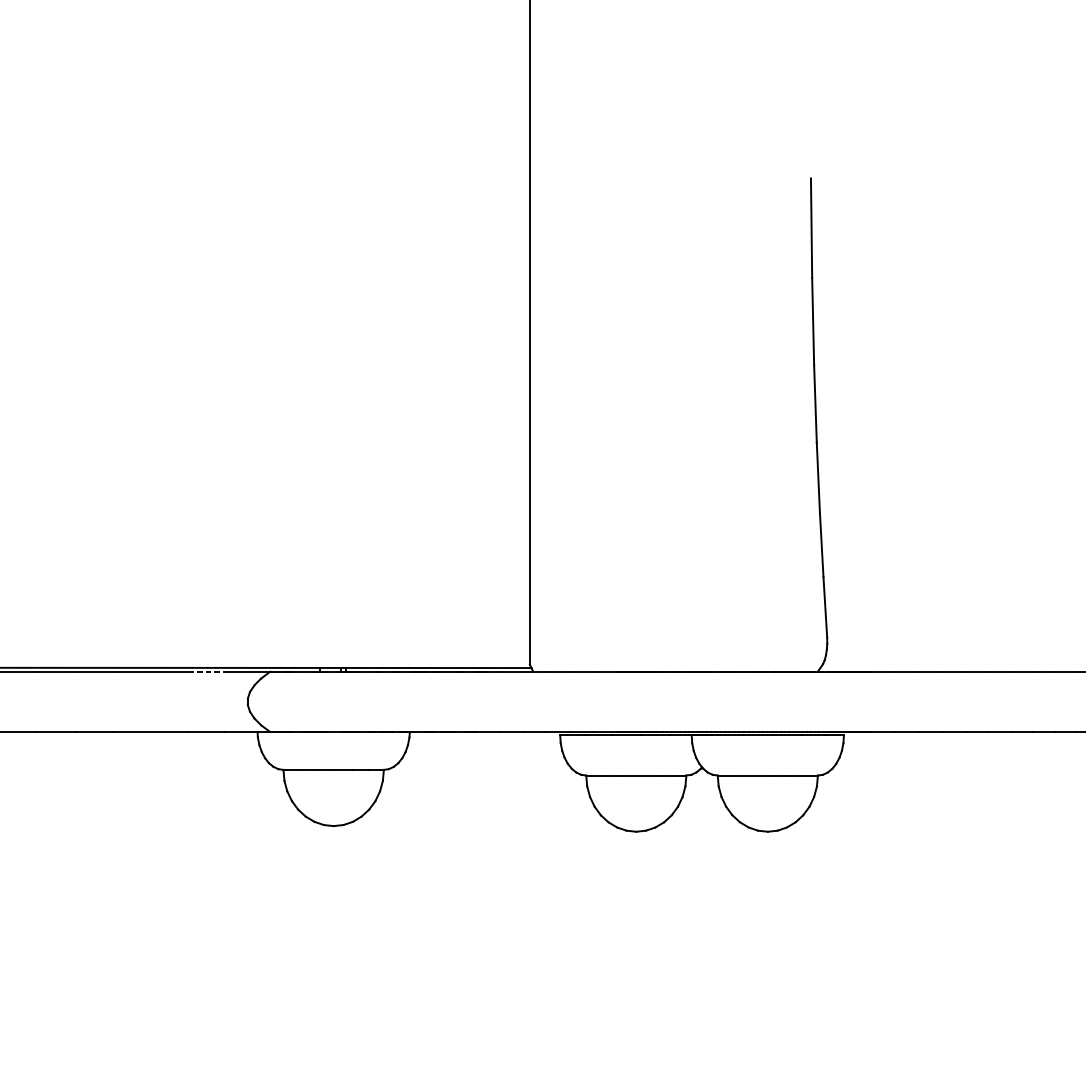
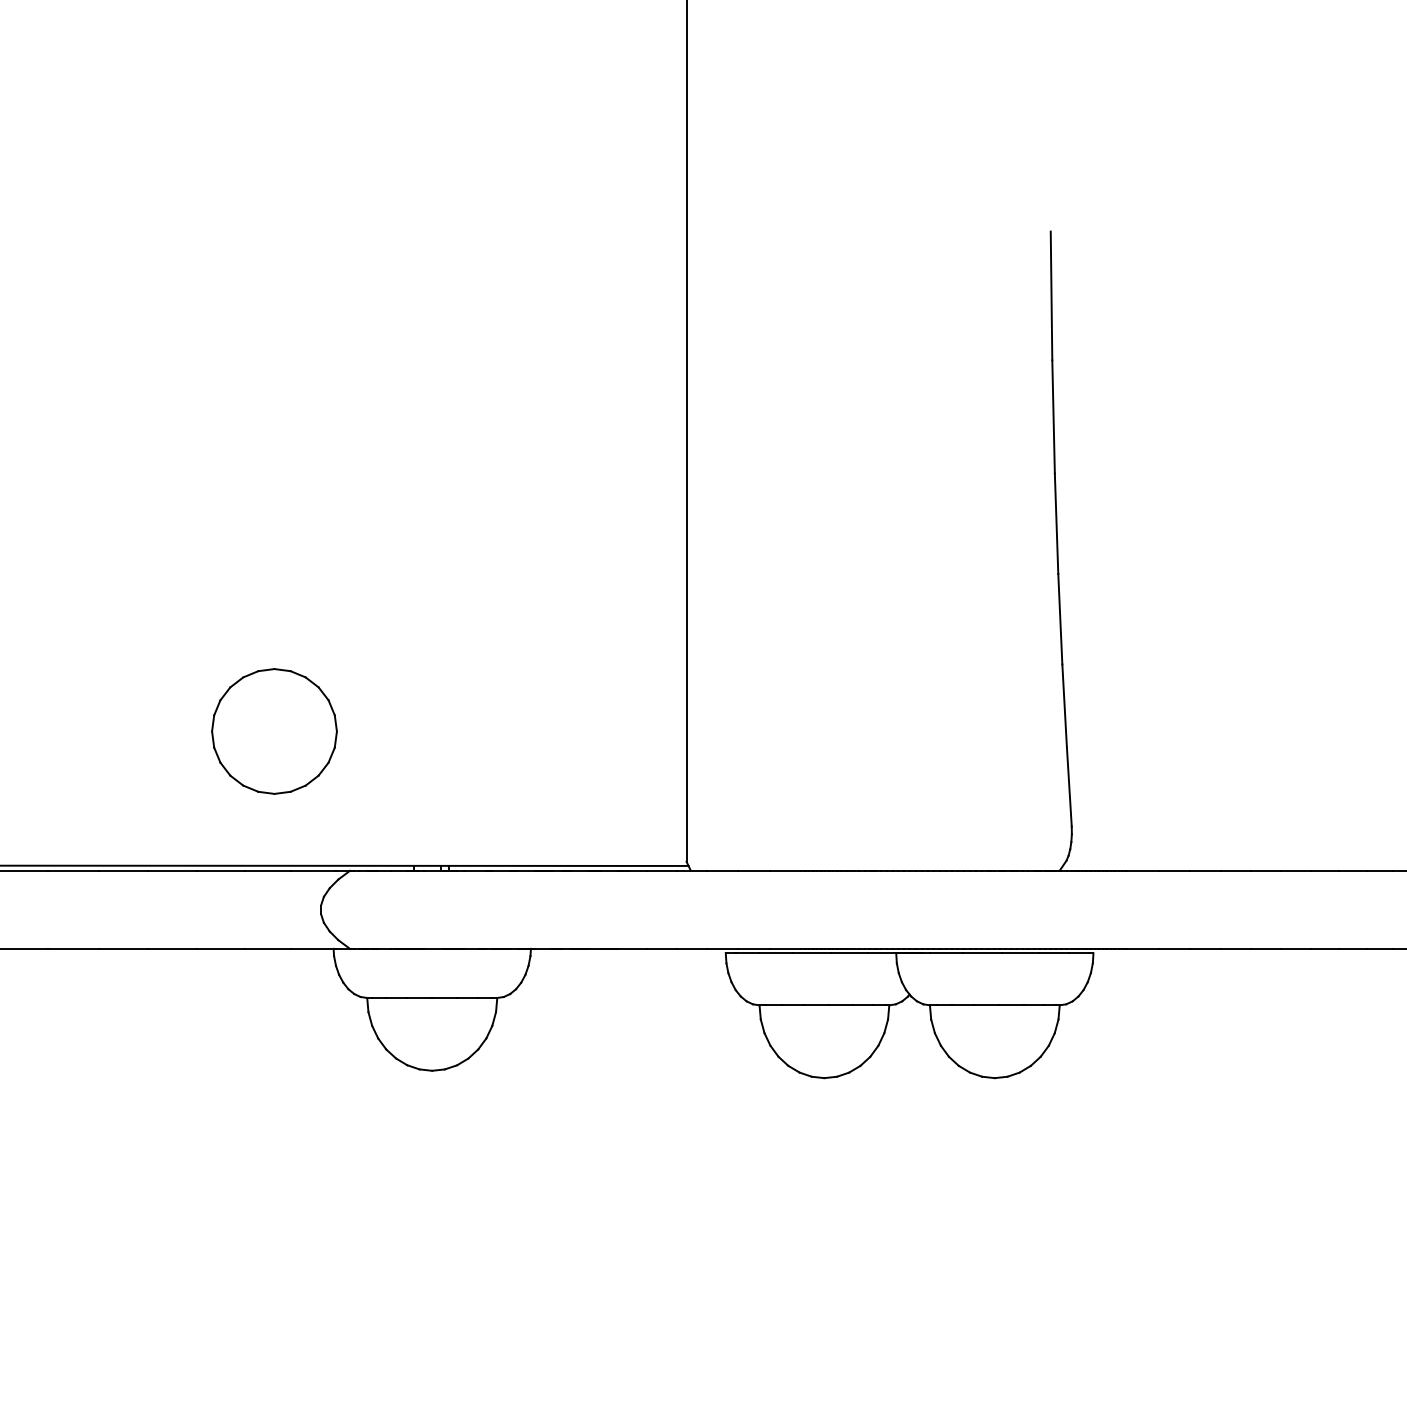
part: (211, 564) -> (274, 731), added
line: (207, 671) -> (268, 870), dashed -> solid

